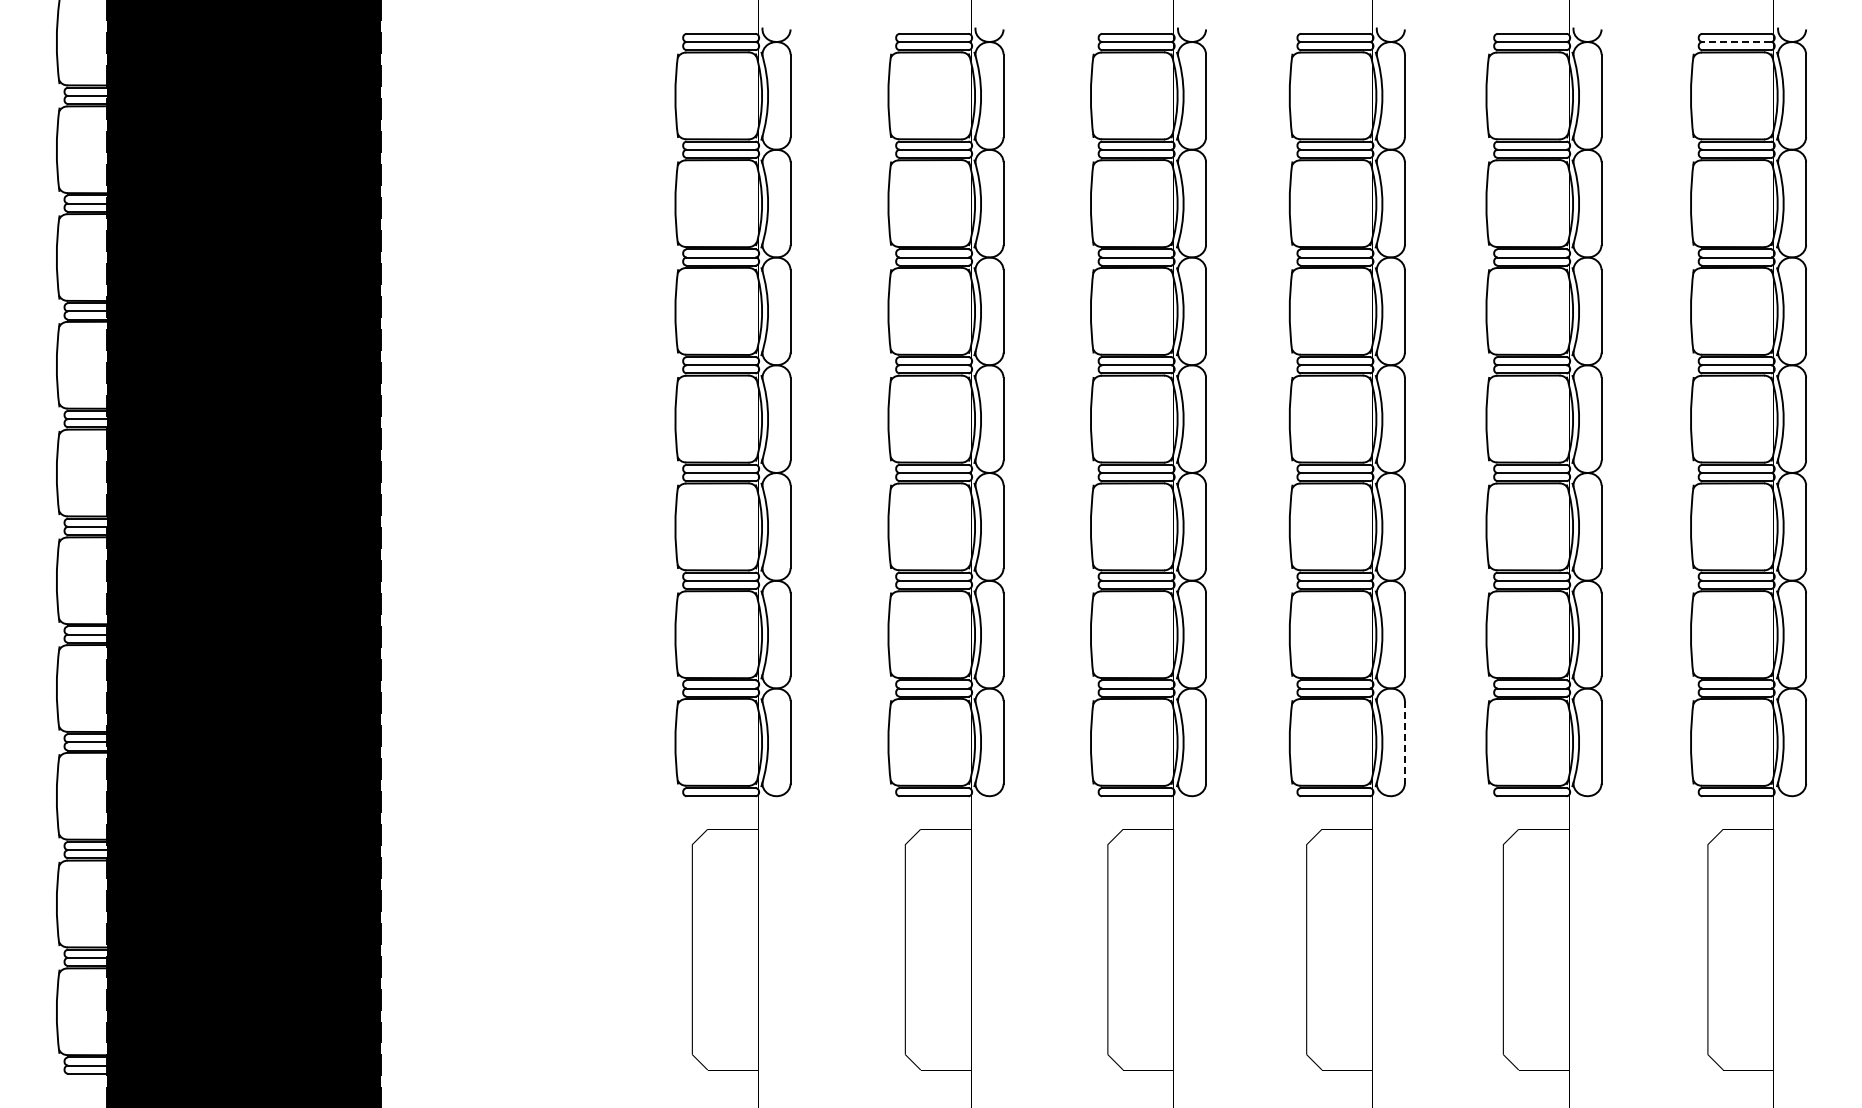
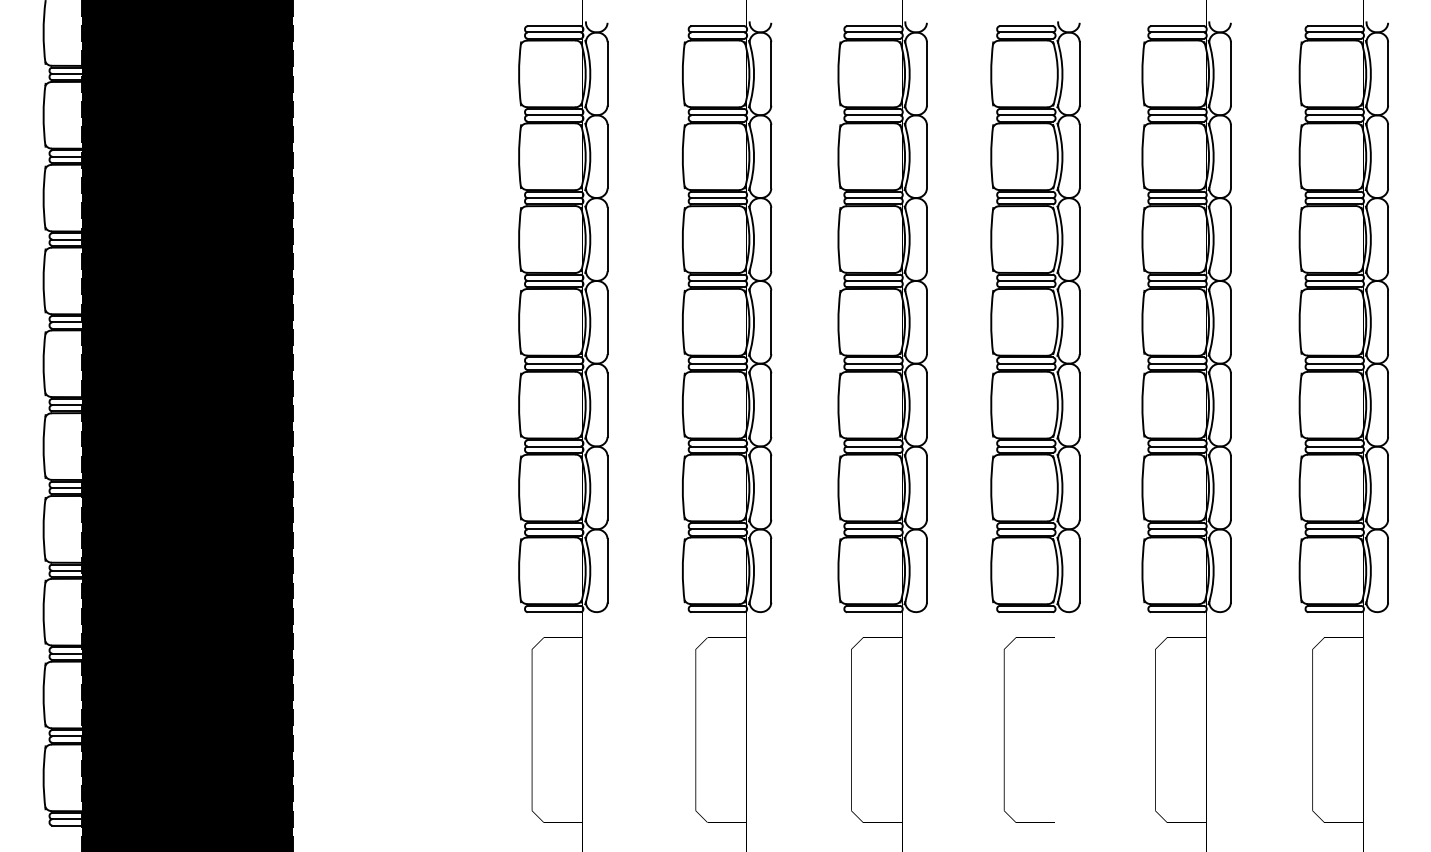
line: (1736, 42) -> (1334, 32), dashed -> solid
line: (1404, 742) -> (1079, 570), dashed -> solid

